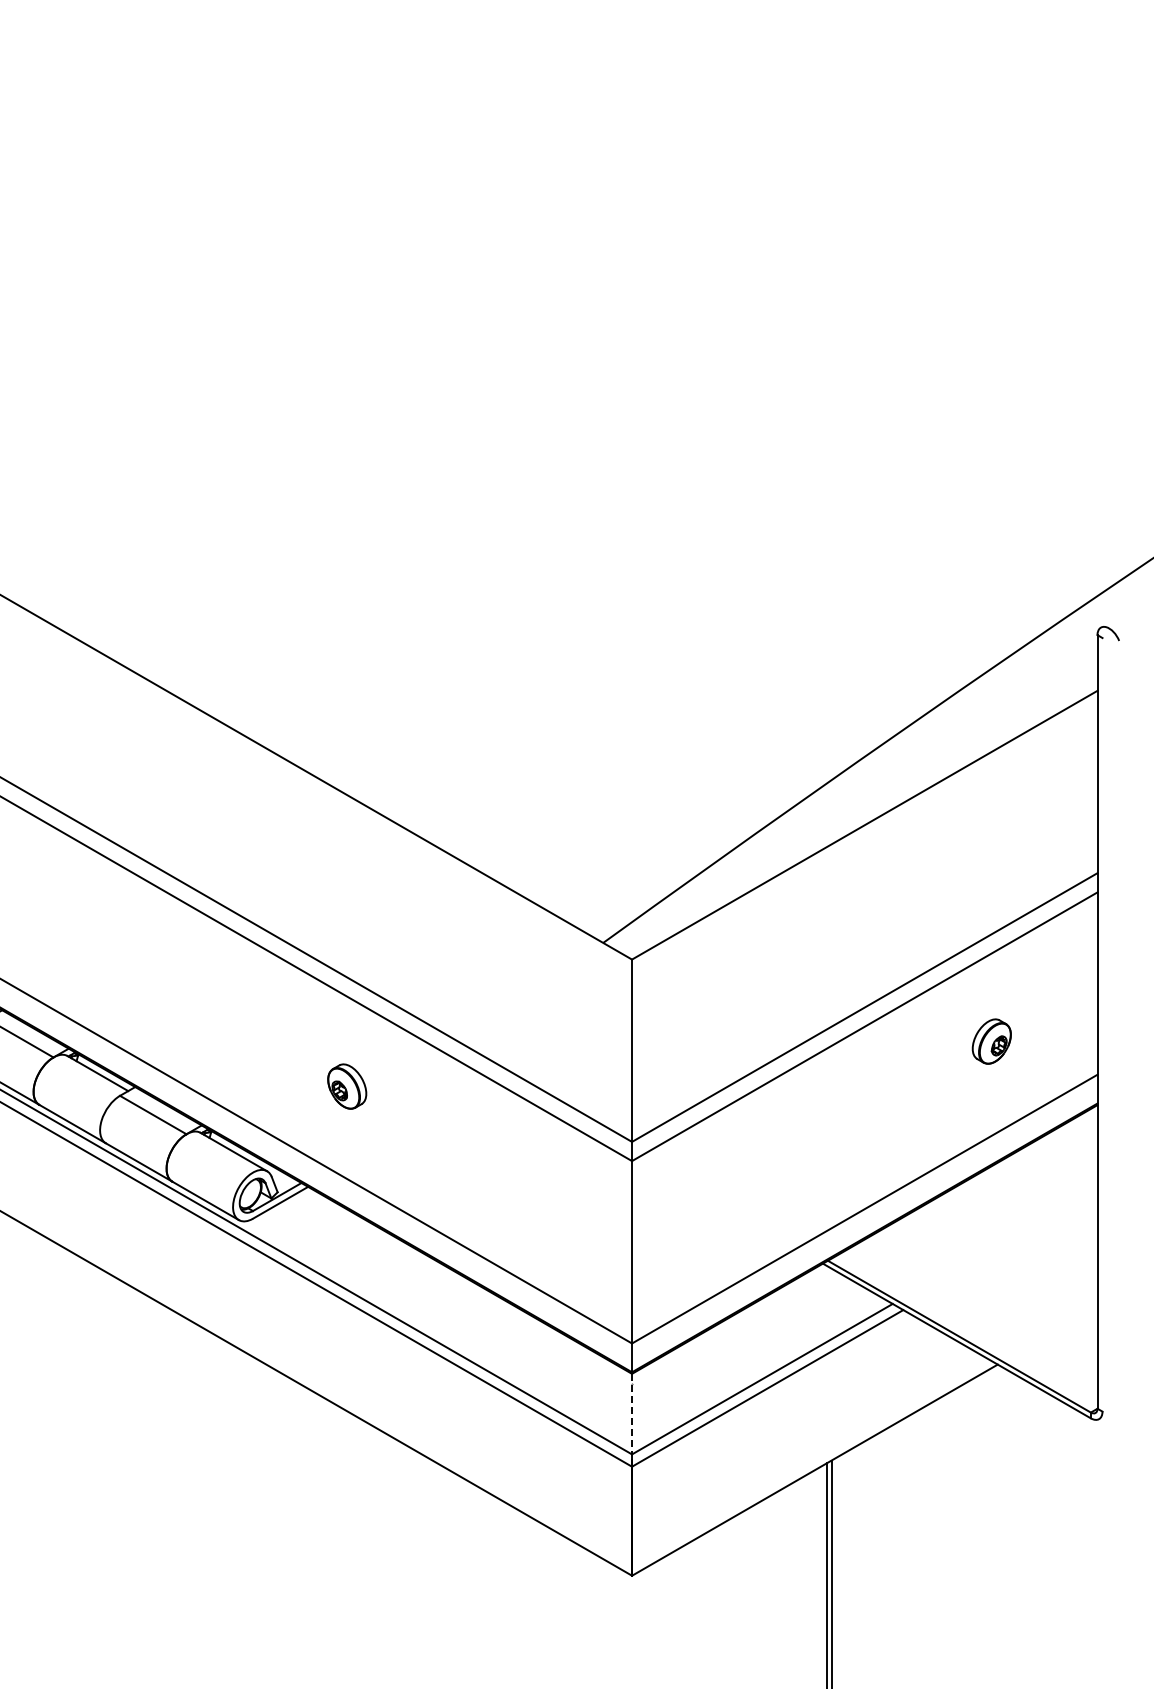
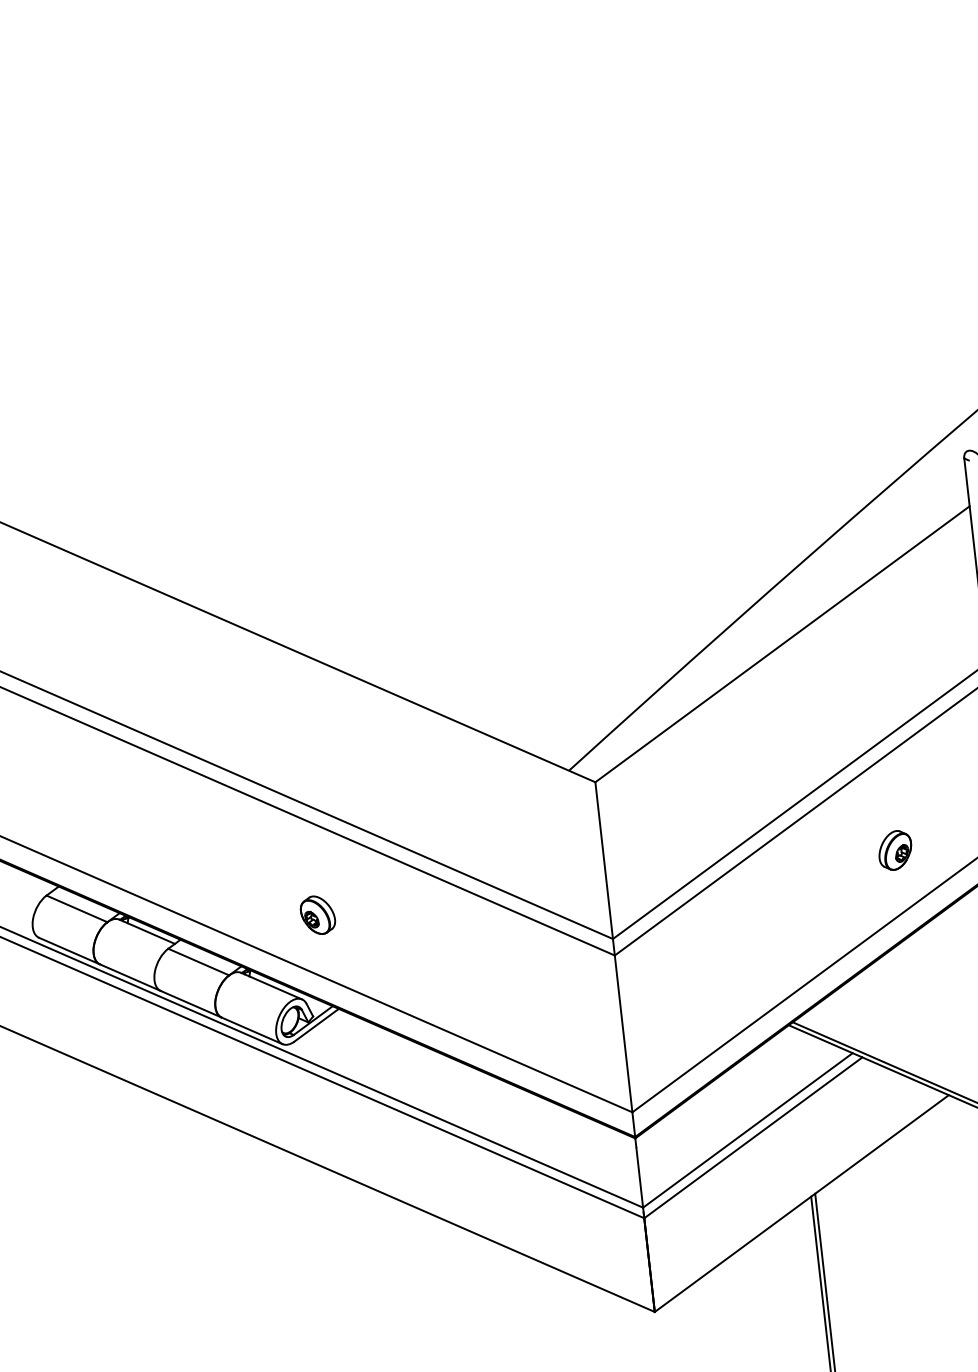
part: (991, 1041) -> (895, 850), moved
part: (347, 1086) -> (318, 915), moved
line: (632, 1414) -> (639, 1173), dashed -> solid

